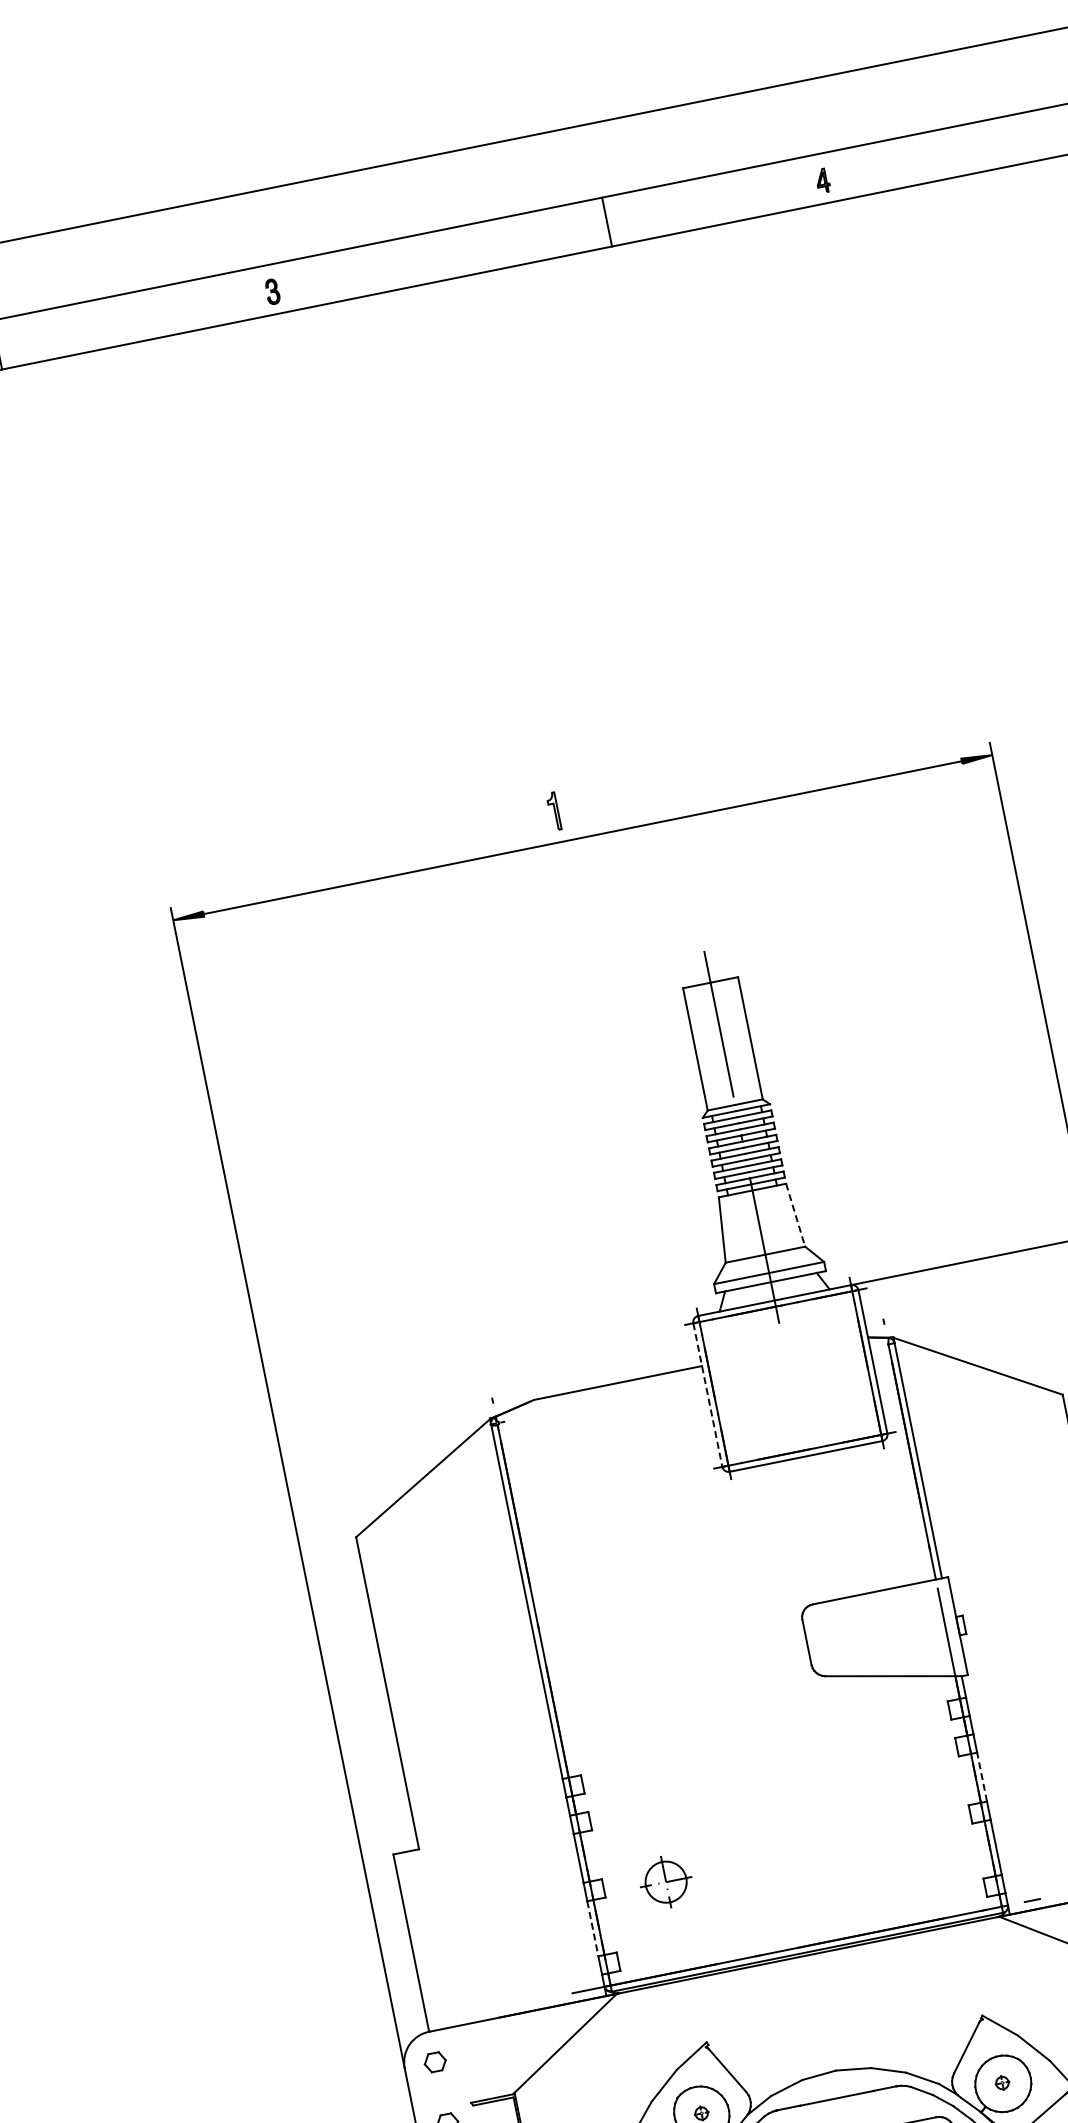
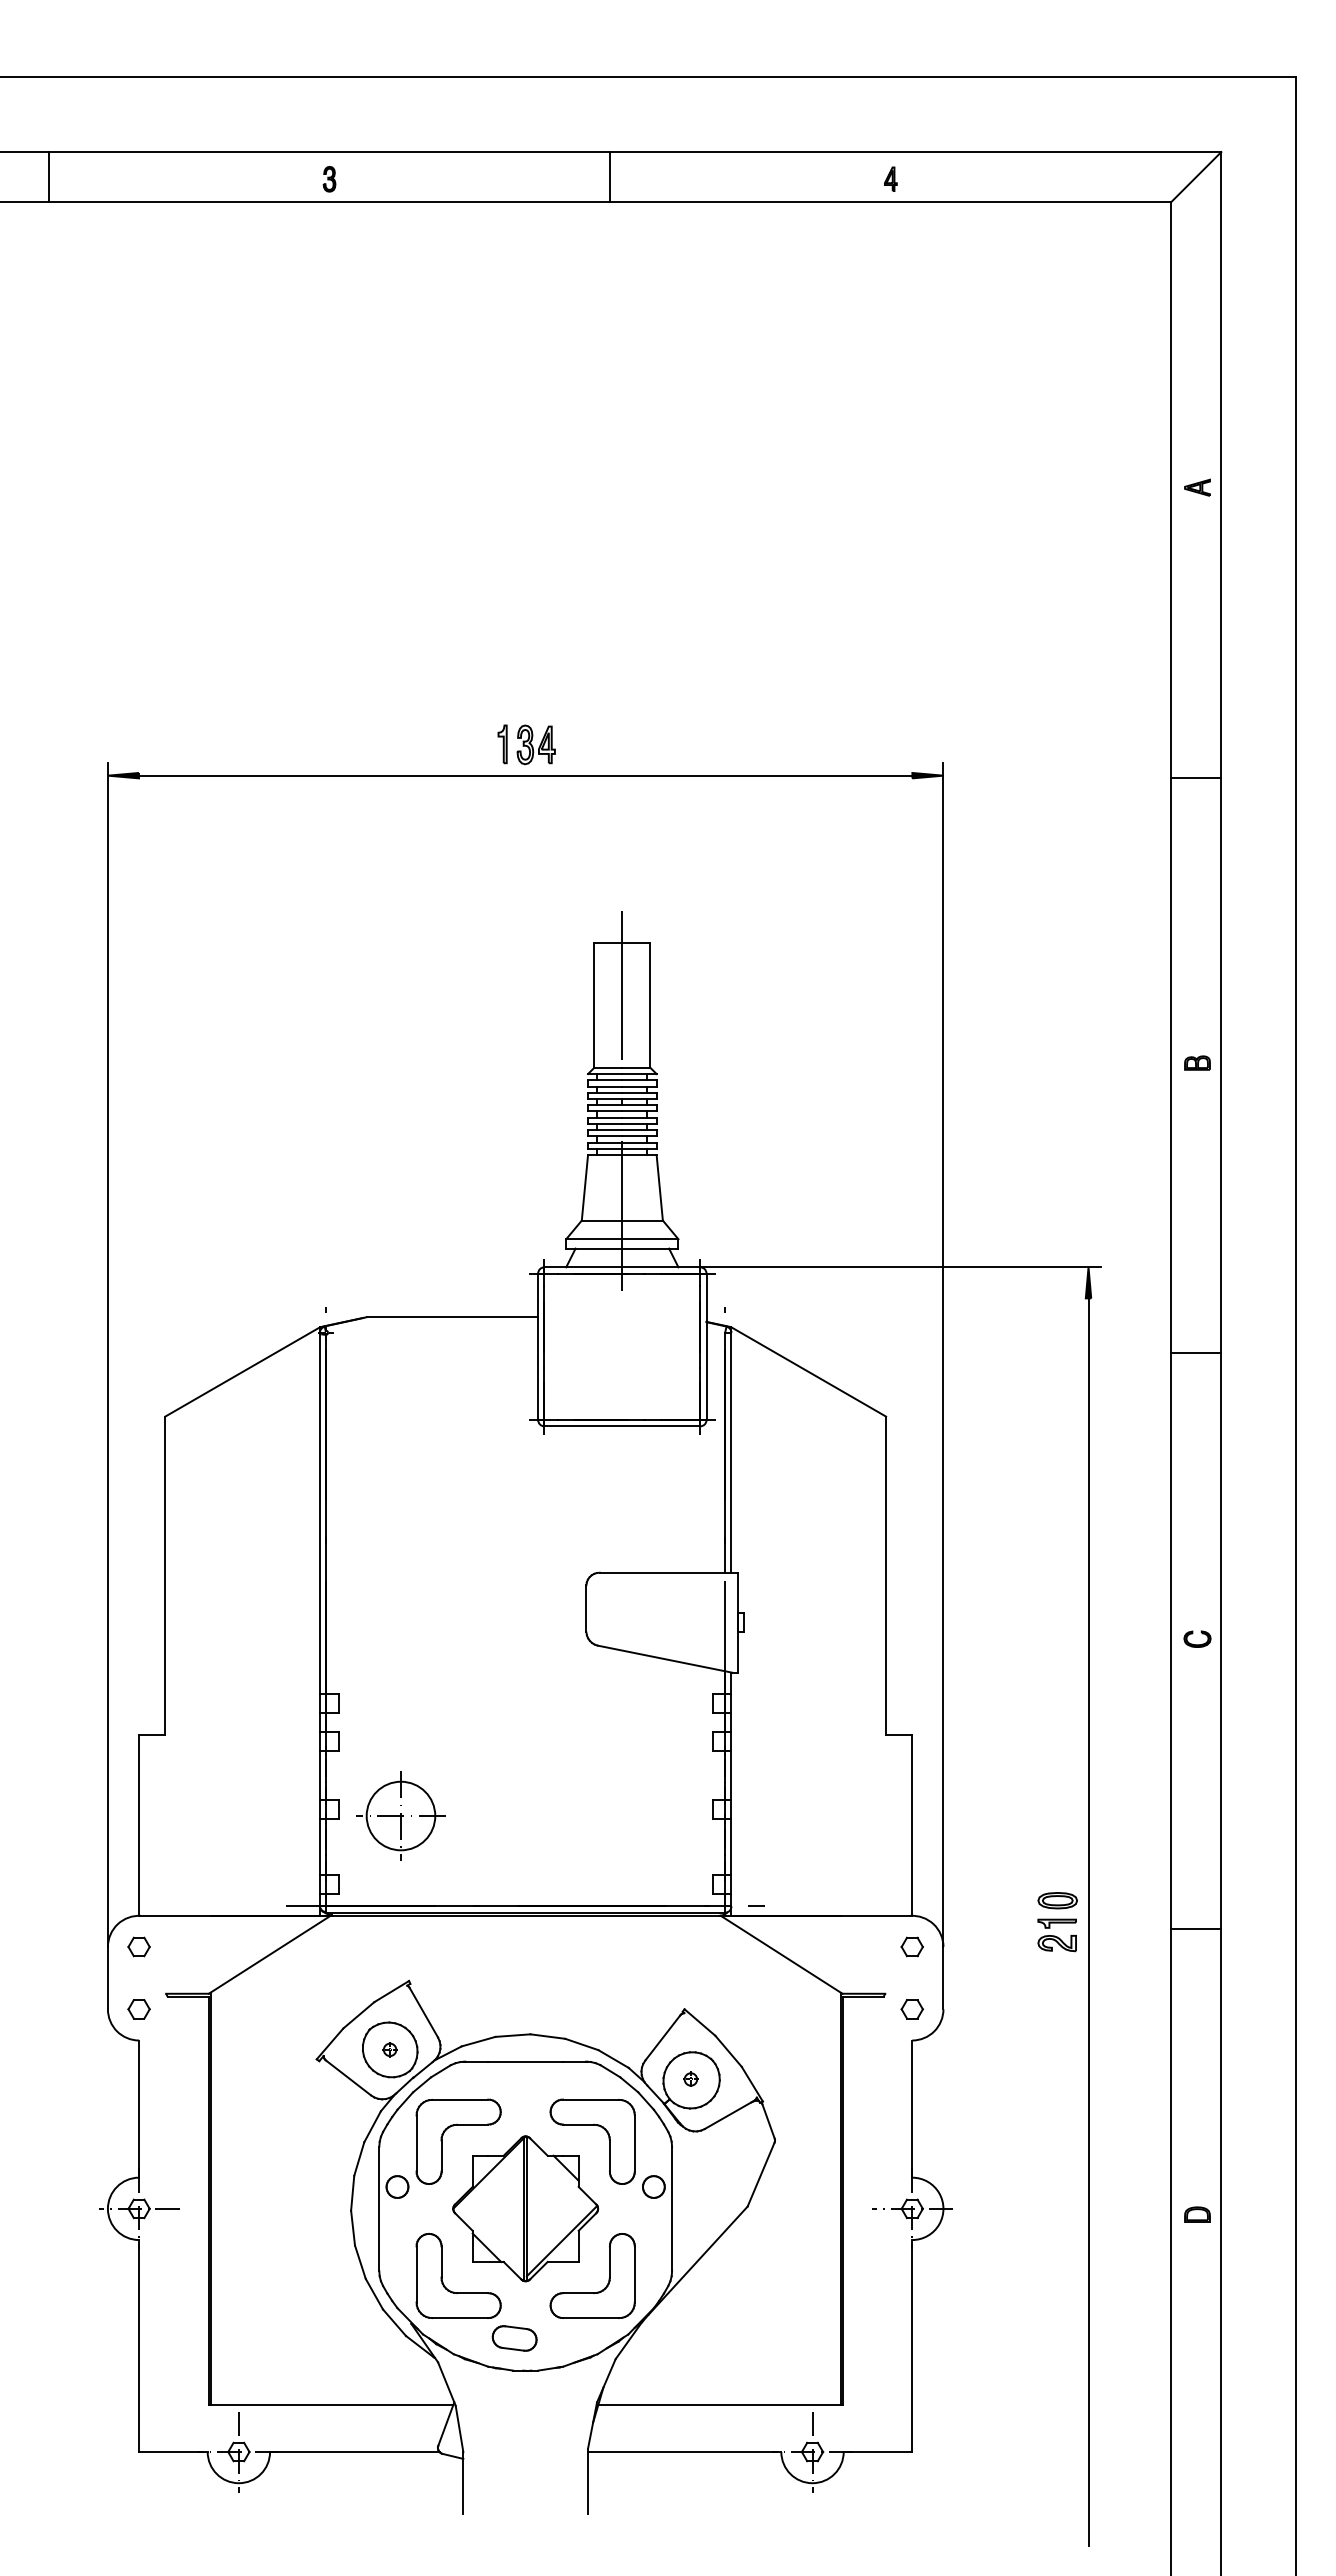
line: (607, 221) -> (610, 176), moved
part: (586, 805) -> (535, 744), added
line: (795, 1214) -> (659, 1187), dashed -> solid
line: (708, 1395) -> (538, 1347), dashed -> solid
line: (982, 1777) -> (731, 1775), dashed -> solid
part: (665, 1881) -> (400, 1815), size x1.67
line: (592, 1929) -> (319, 1847), dashed -> solid

